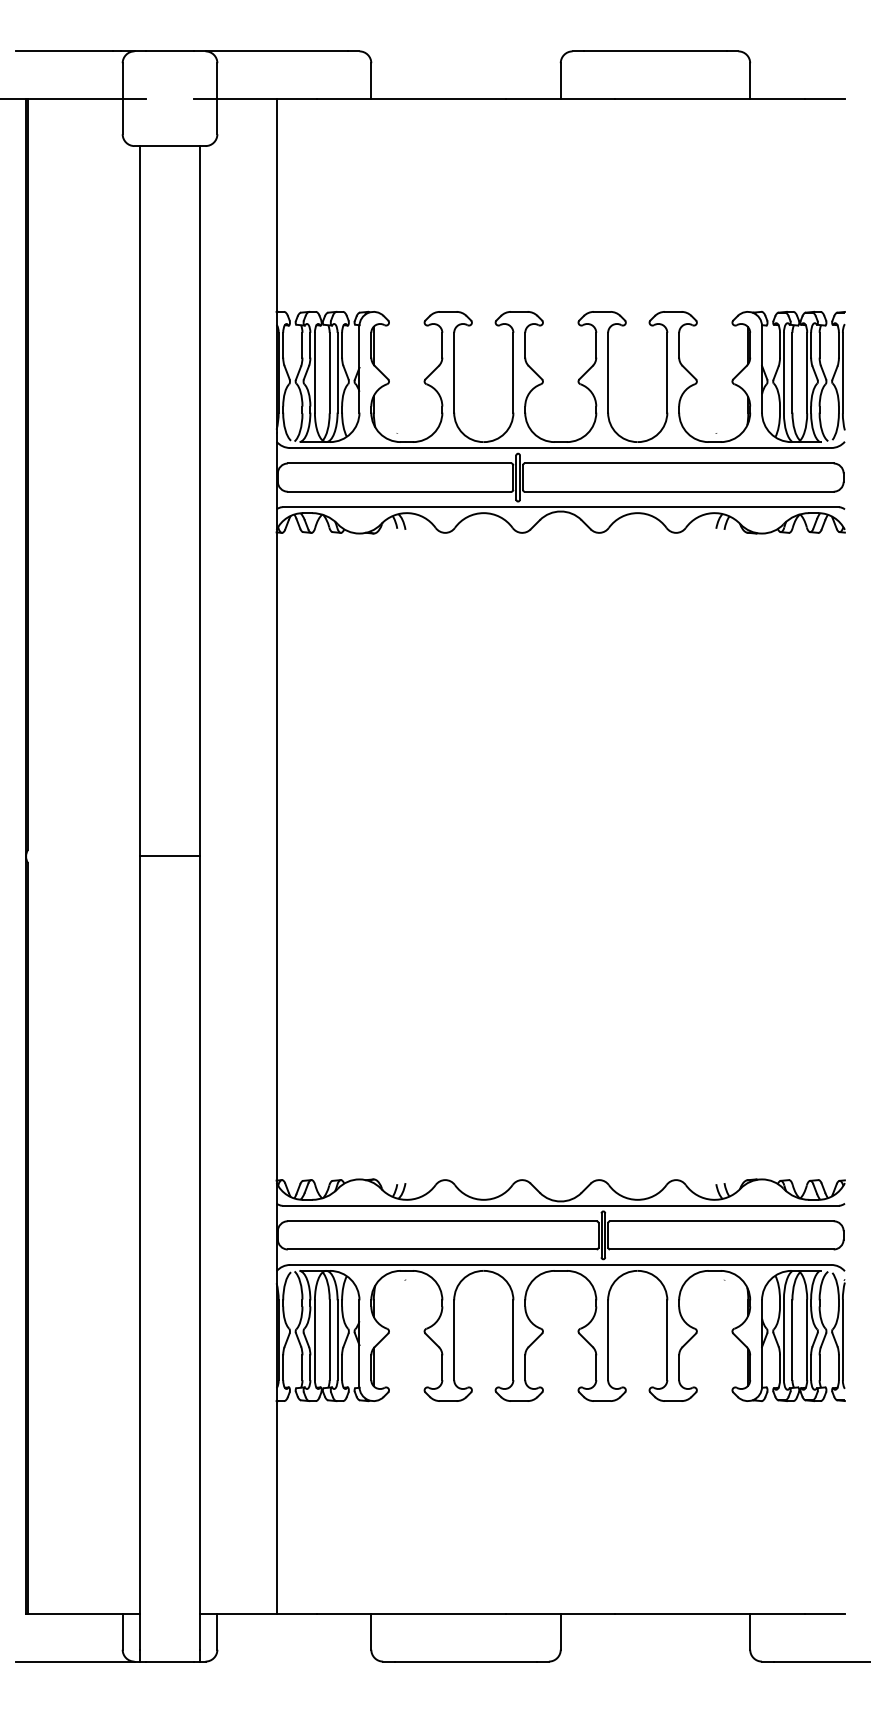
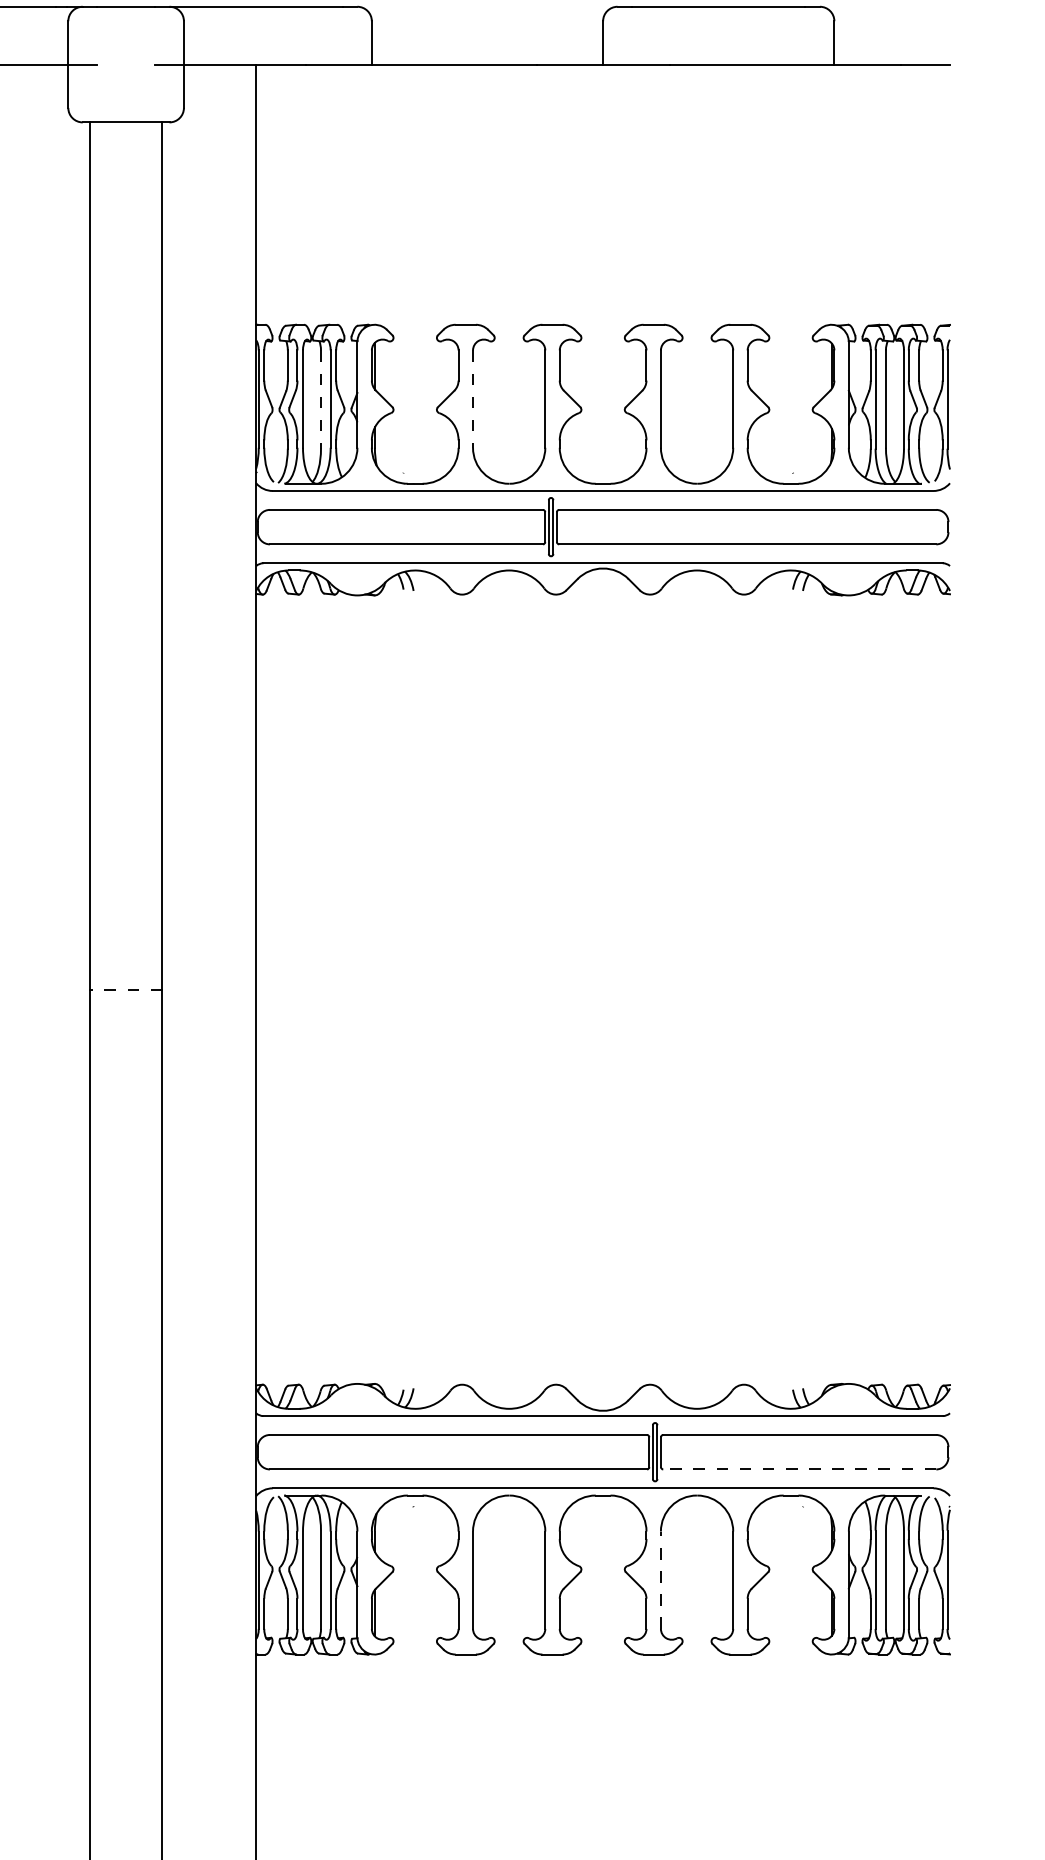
line: (454, 372) -> (473, 398), solid -> dashed
line: (329, 373) -> (320, 400), solid -> dashed
line: (170, 856) -> (126, 989), solid -> dashed
line: (721, 1249) -> (799, 1469), solid -> dashed
line: (608, 1340) -> (661, 1580), solid -> dashed

